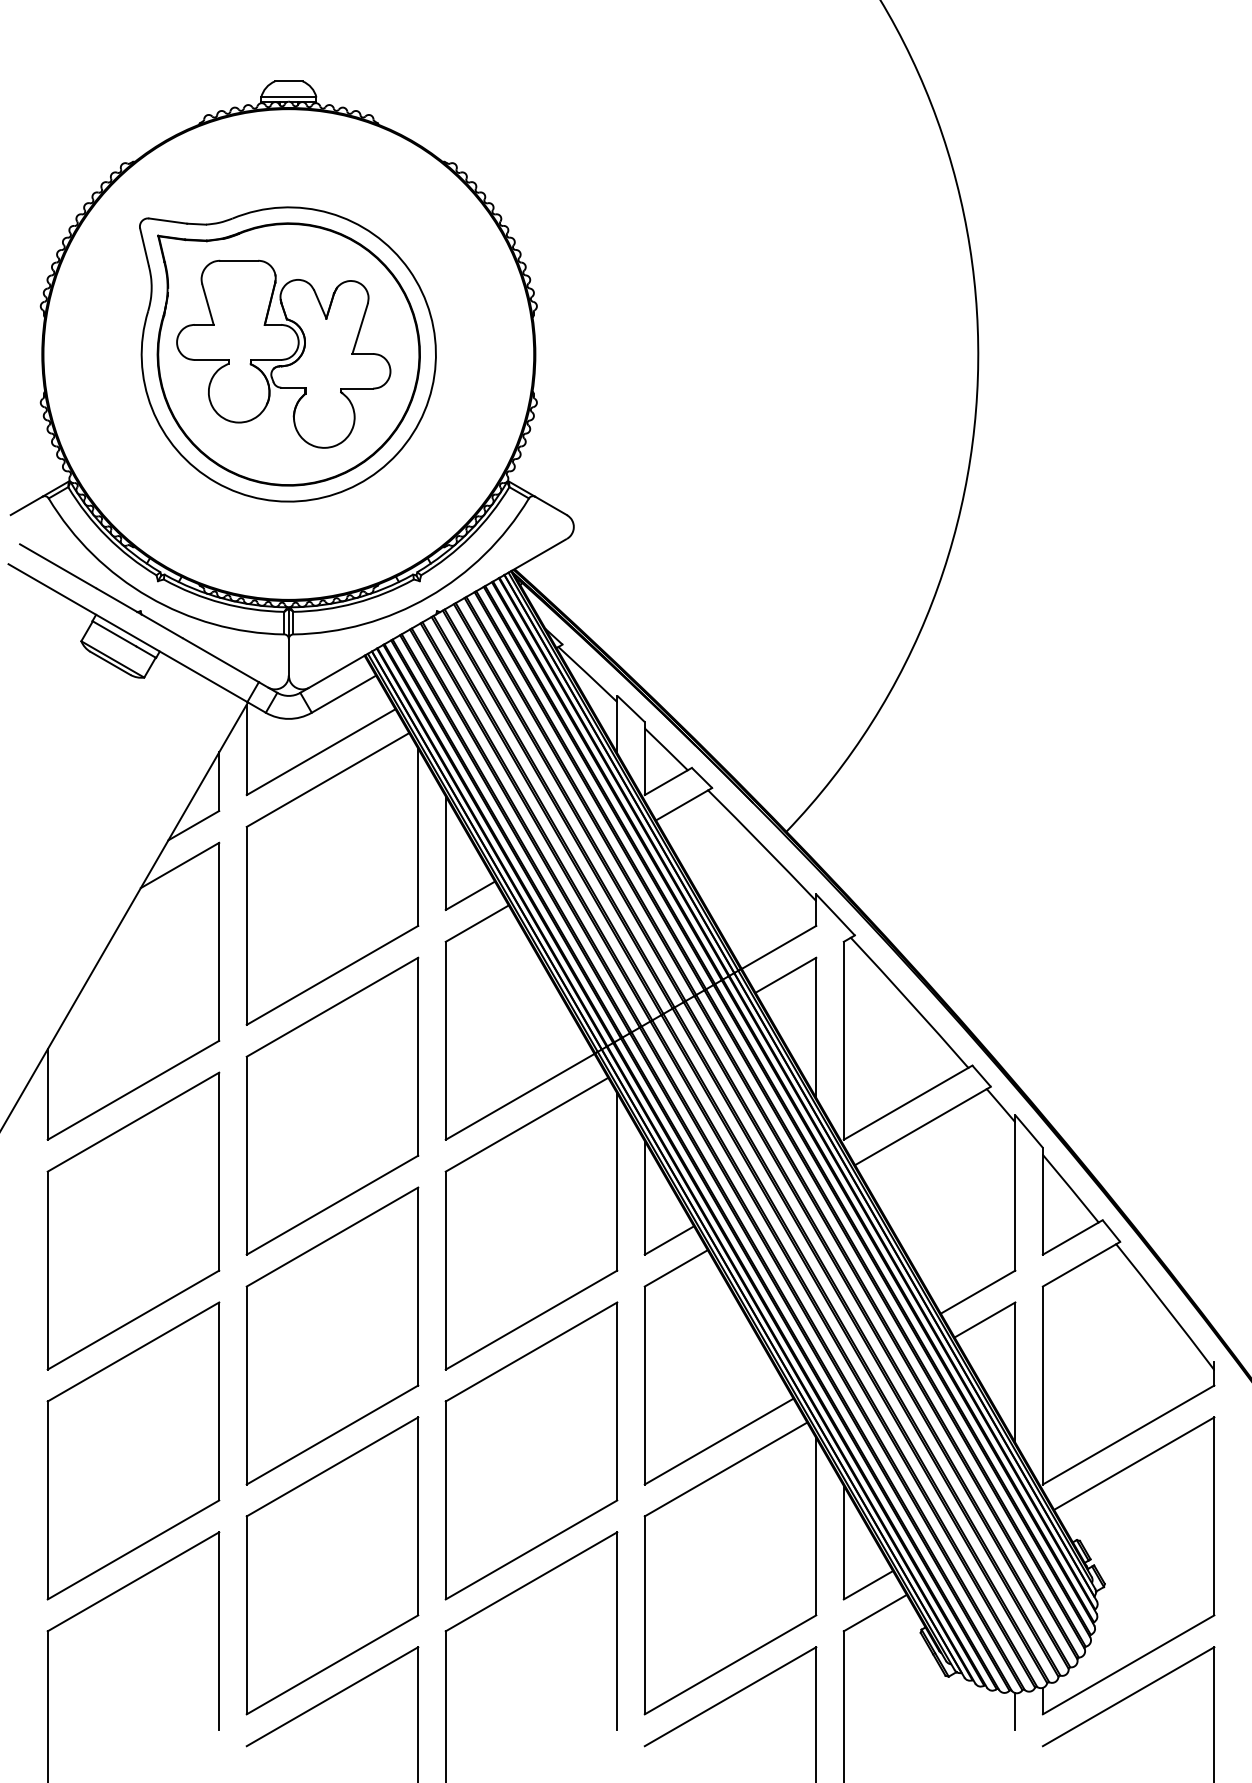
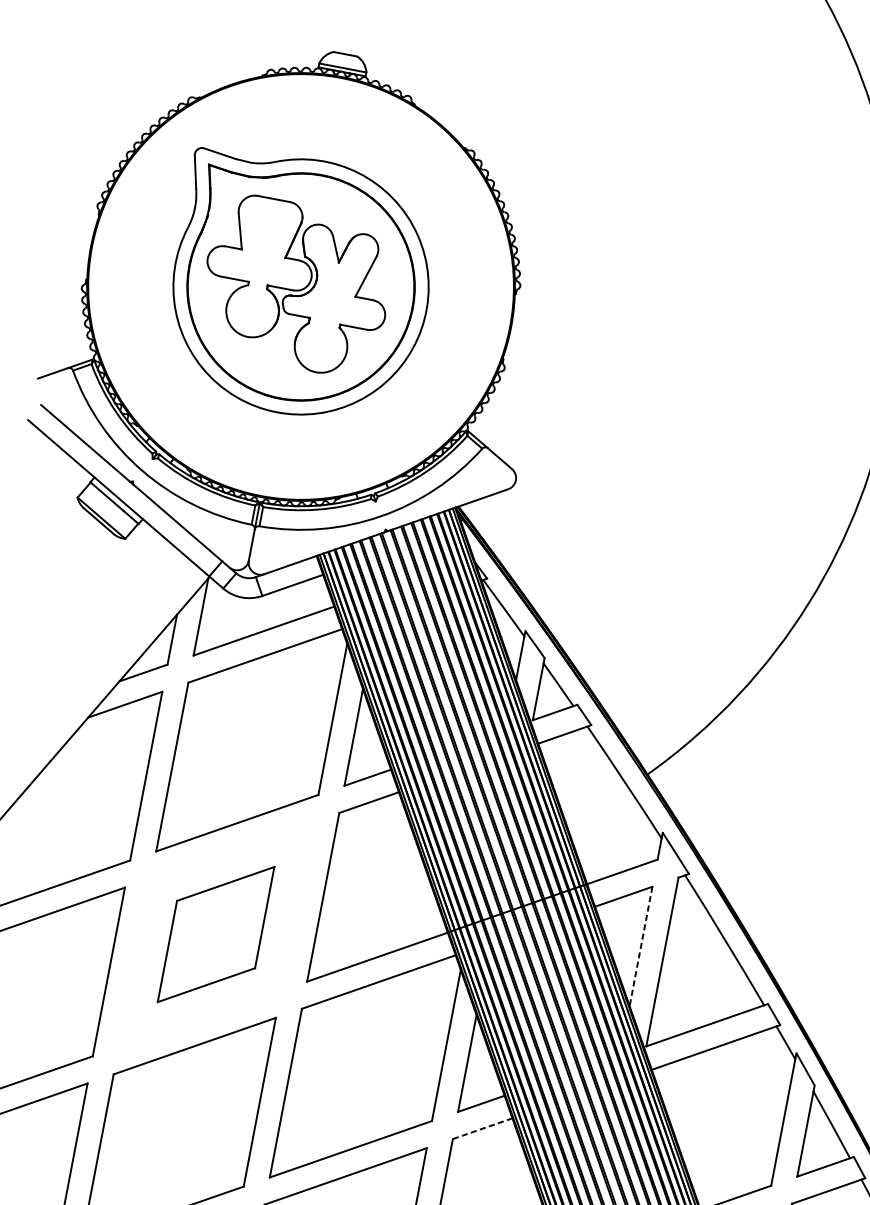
line: (816, 1028) -> (641, 947), solid -> dashed
part: (332, 1105) -> (216, 934), size x0.6
line: (676, 1268) -> (482, 1128), solid -> dashed

